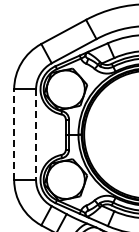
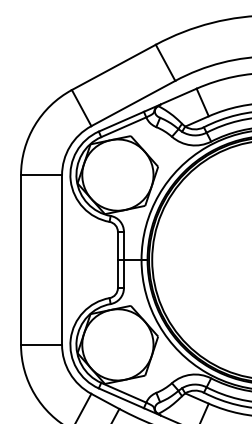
line: (14, 134) -> (21, 259), dashed -> solid
line: (36, 135) -> (62, 261), dashed -> solid

